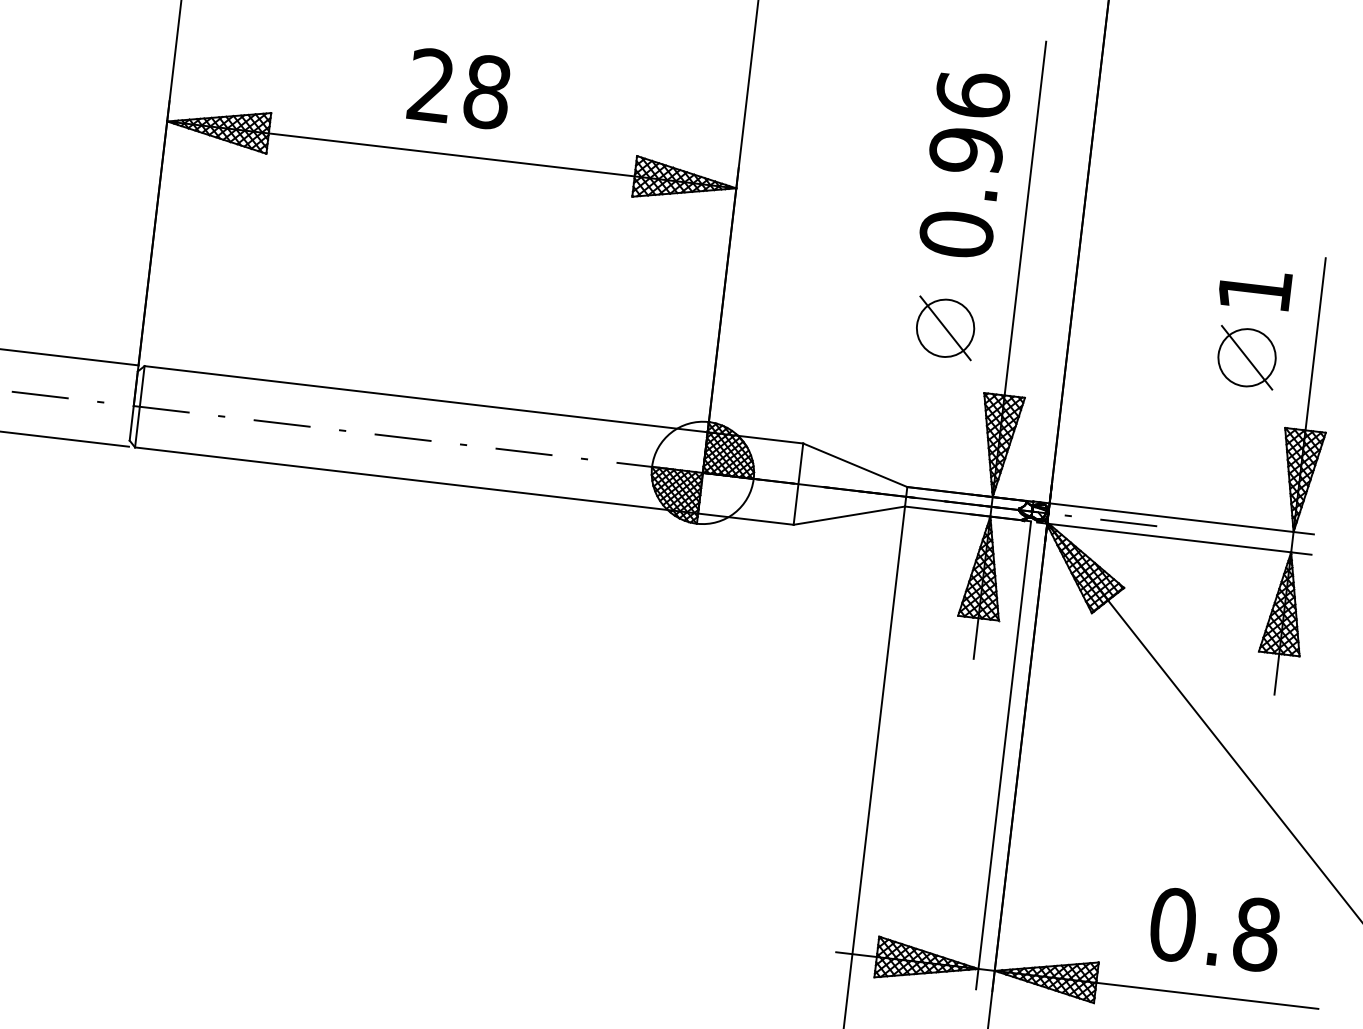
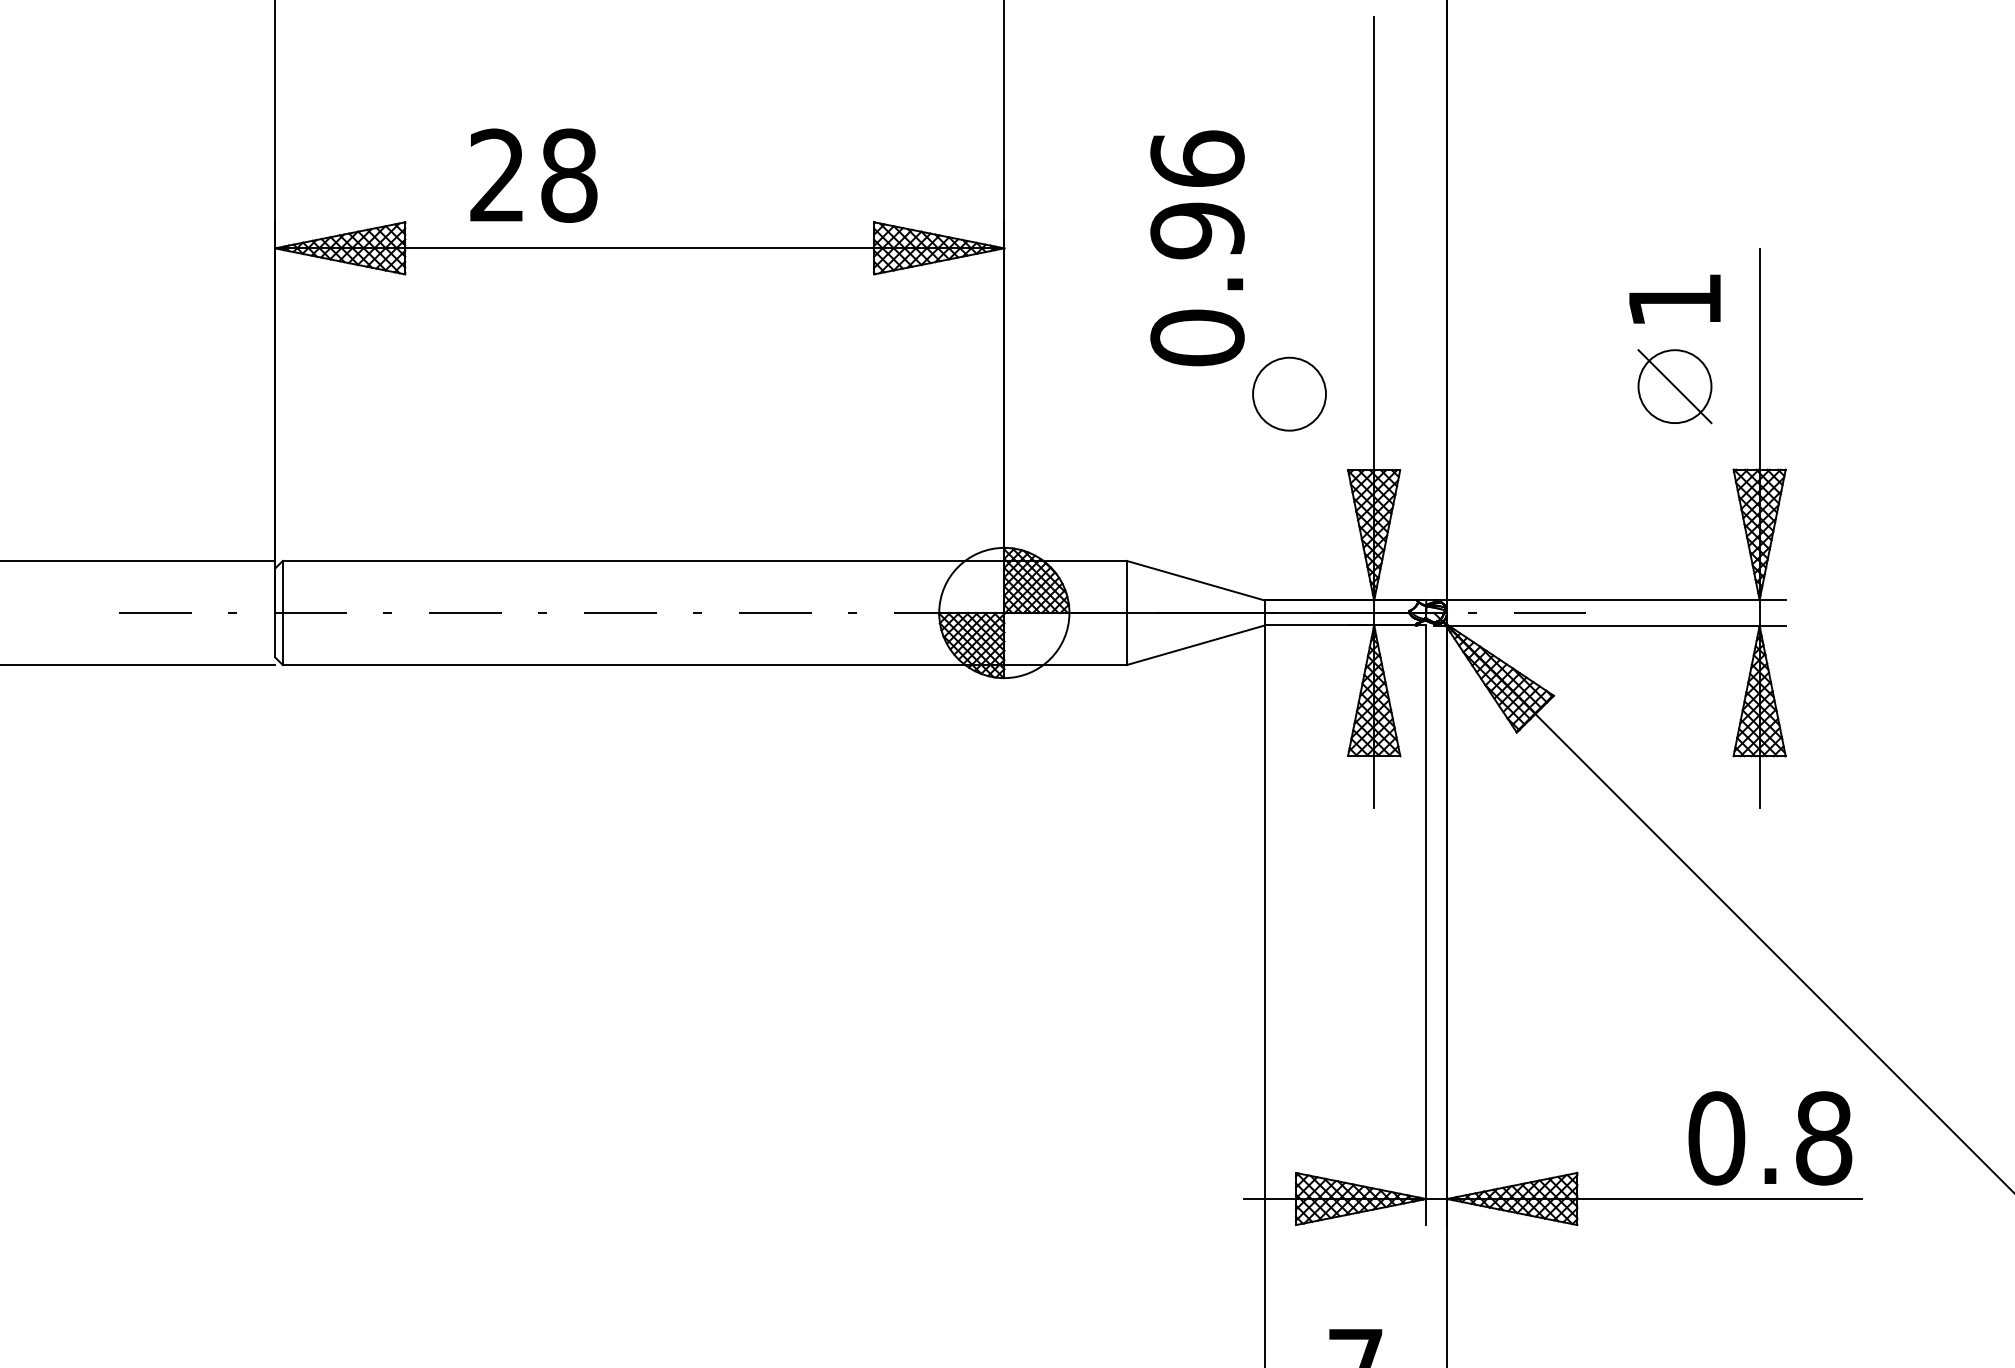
text: (459, 88) -> (533, 175), moved
text: (964, 164) -> (1197, 248), moved
line: (945, 327) -> (1289, 393), removed
text: (1215, 929) -> (1770, 1138), moved

